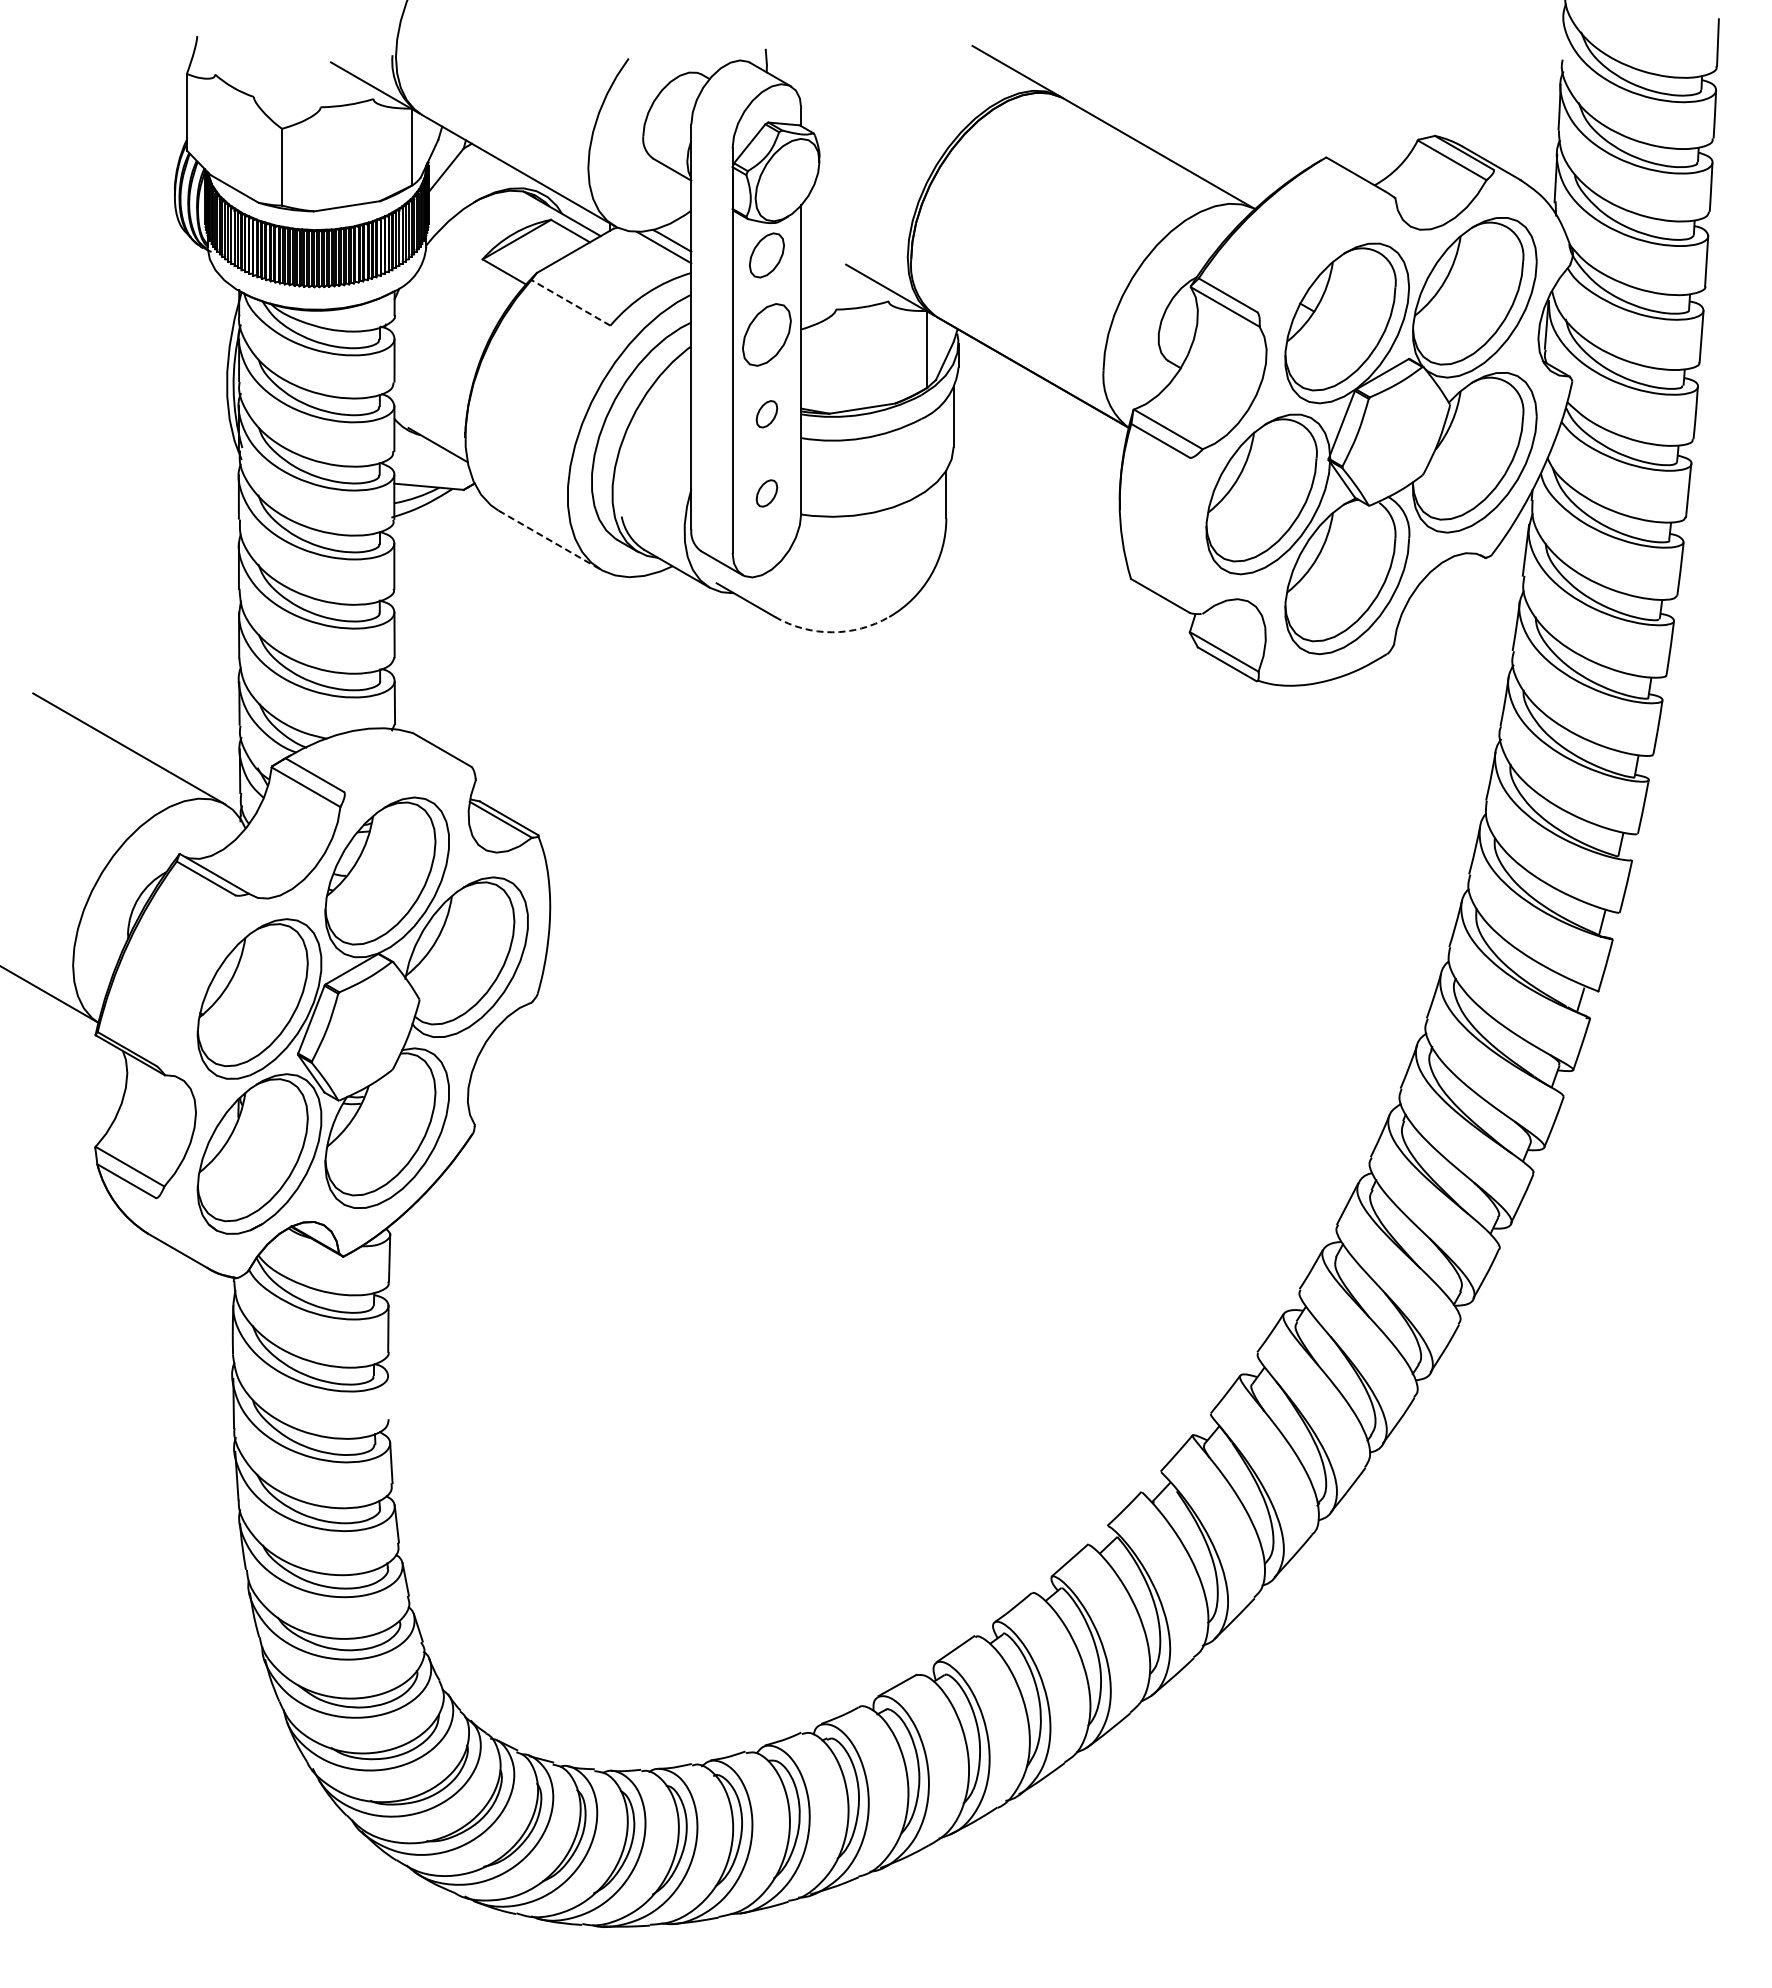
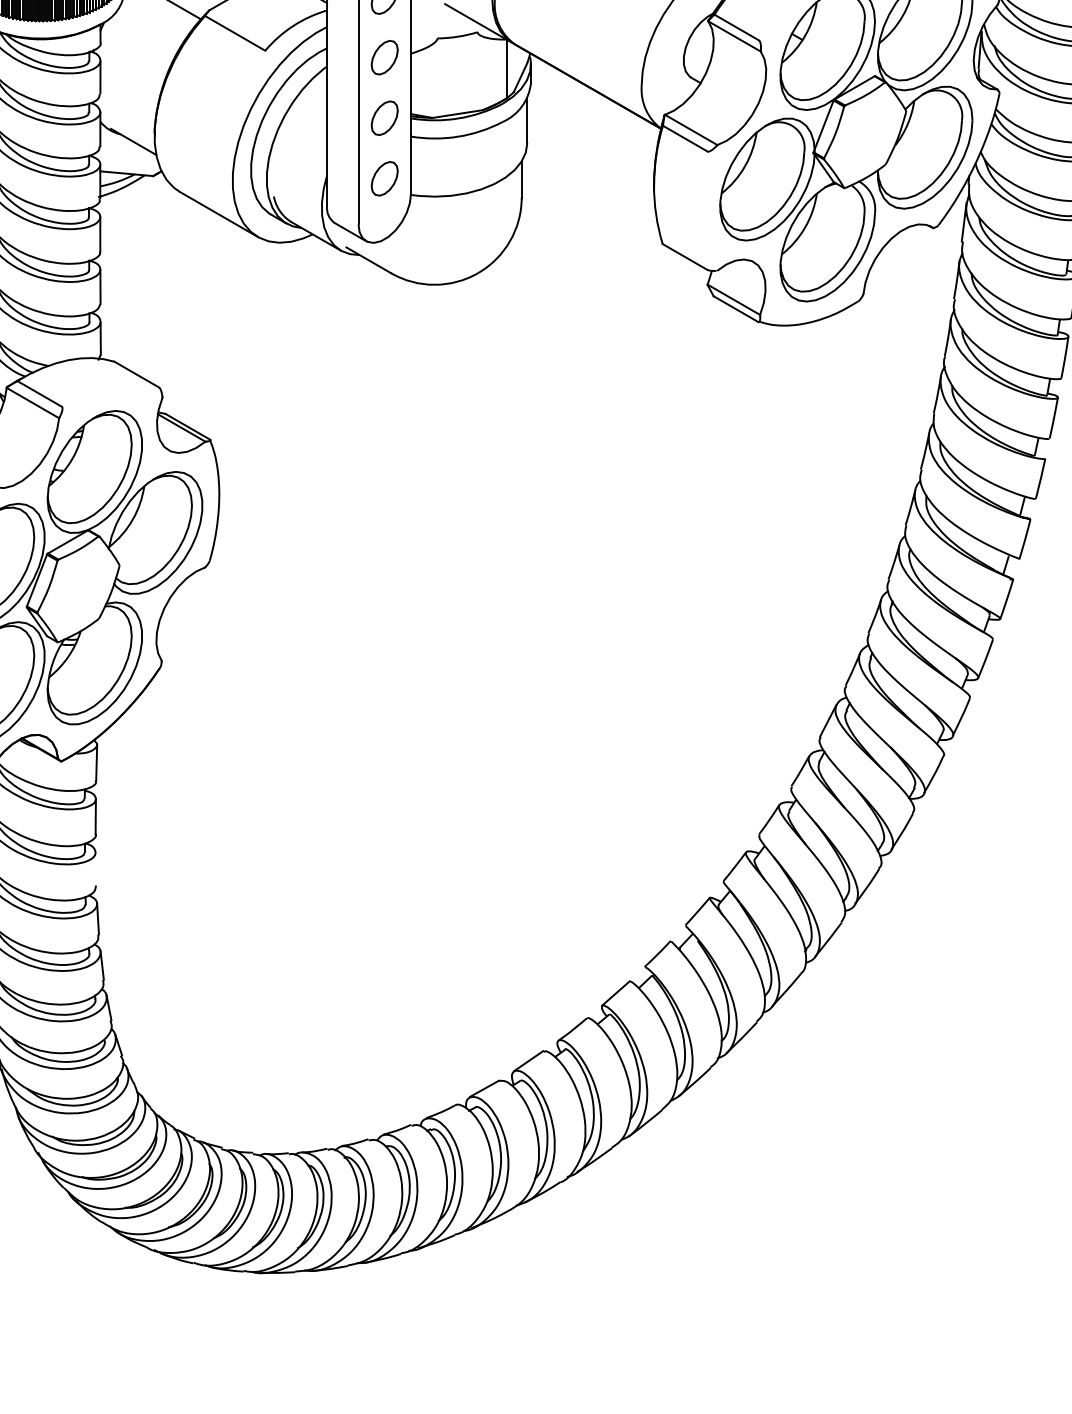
line: (570, 302) -> (234, 33), dashed -> solid
part: (766, 334) -> (384, 57), size x0.71
part: (766, 414) -> (384, 118), size x1.67
part: (766, 493) -> (384, 178), size x1.67
line: (550, 540) -> (219, 214), dashed -> solid
arc: (832, 632) -> (434, 284), dashed -> solid

